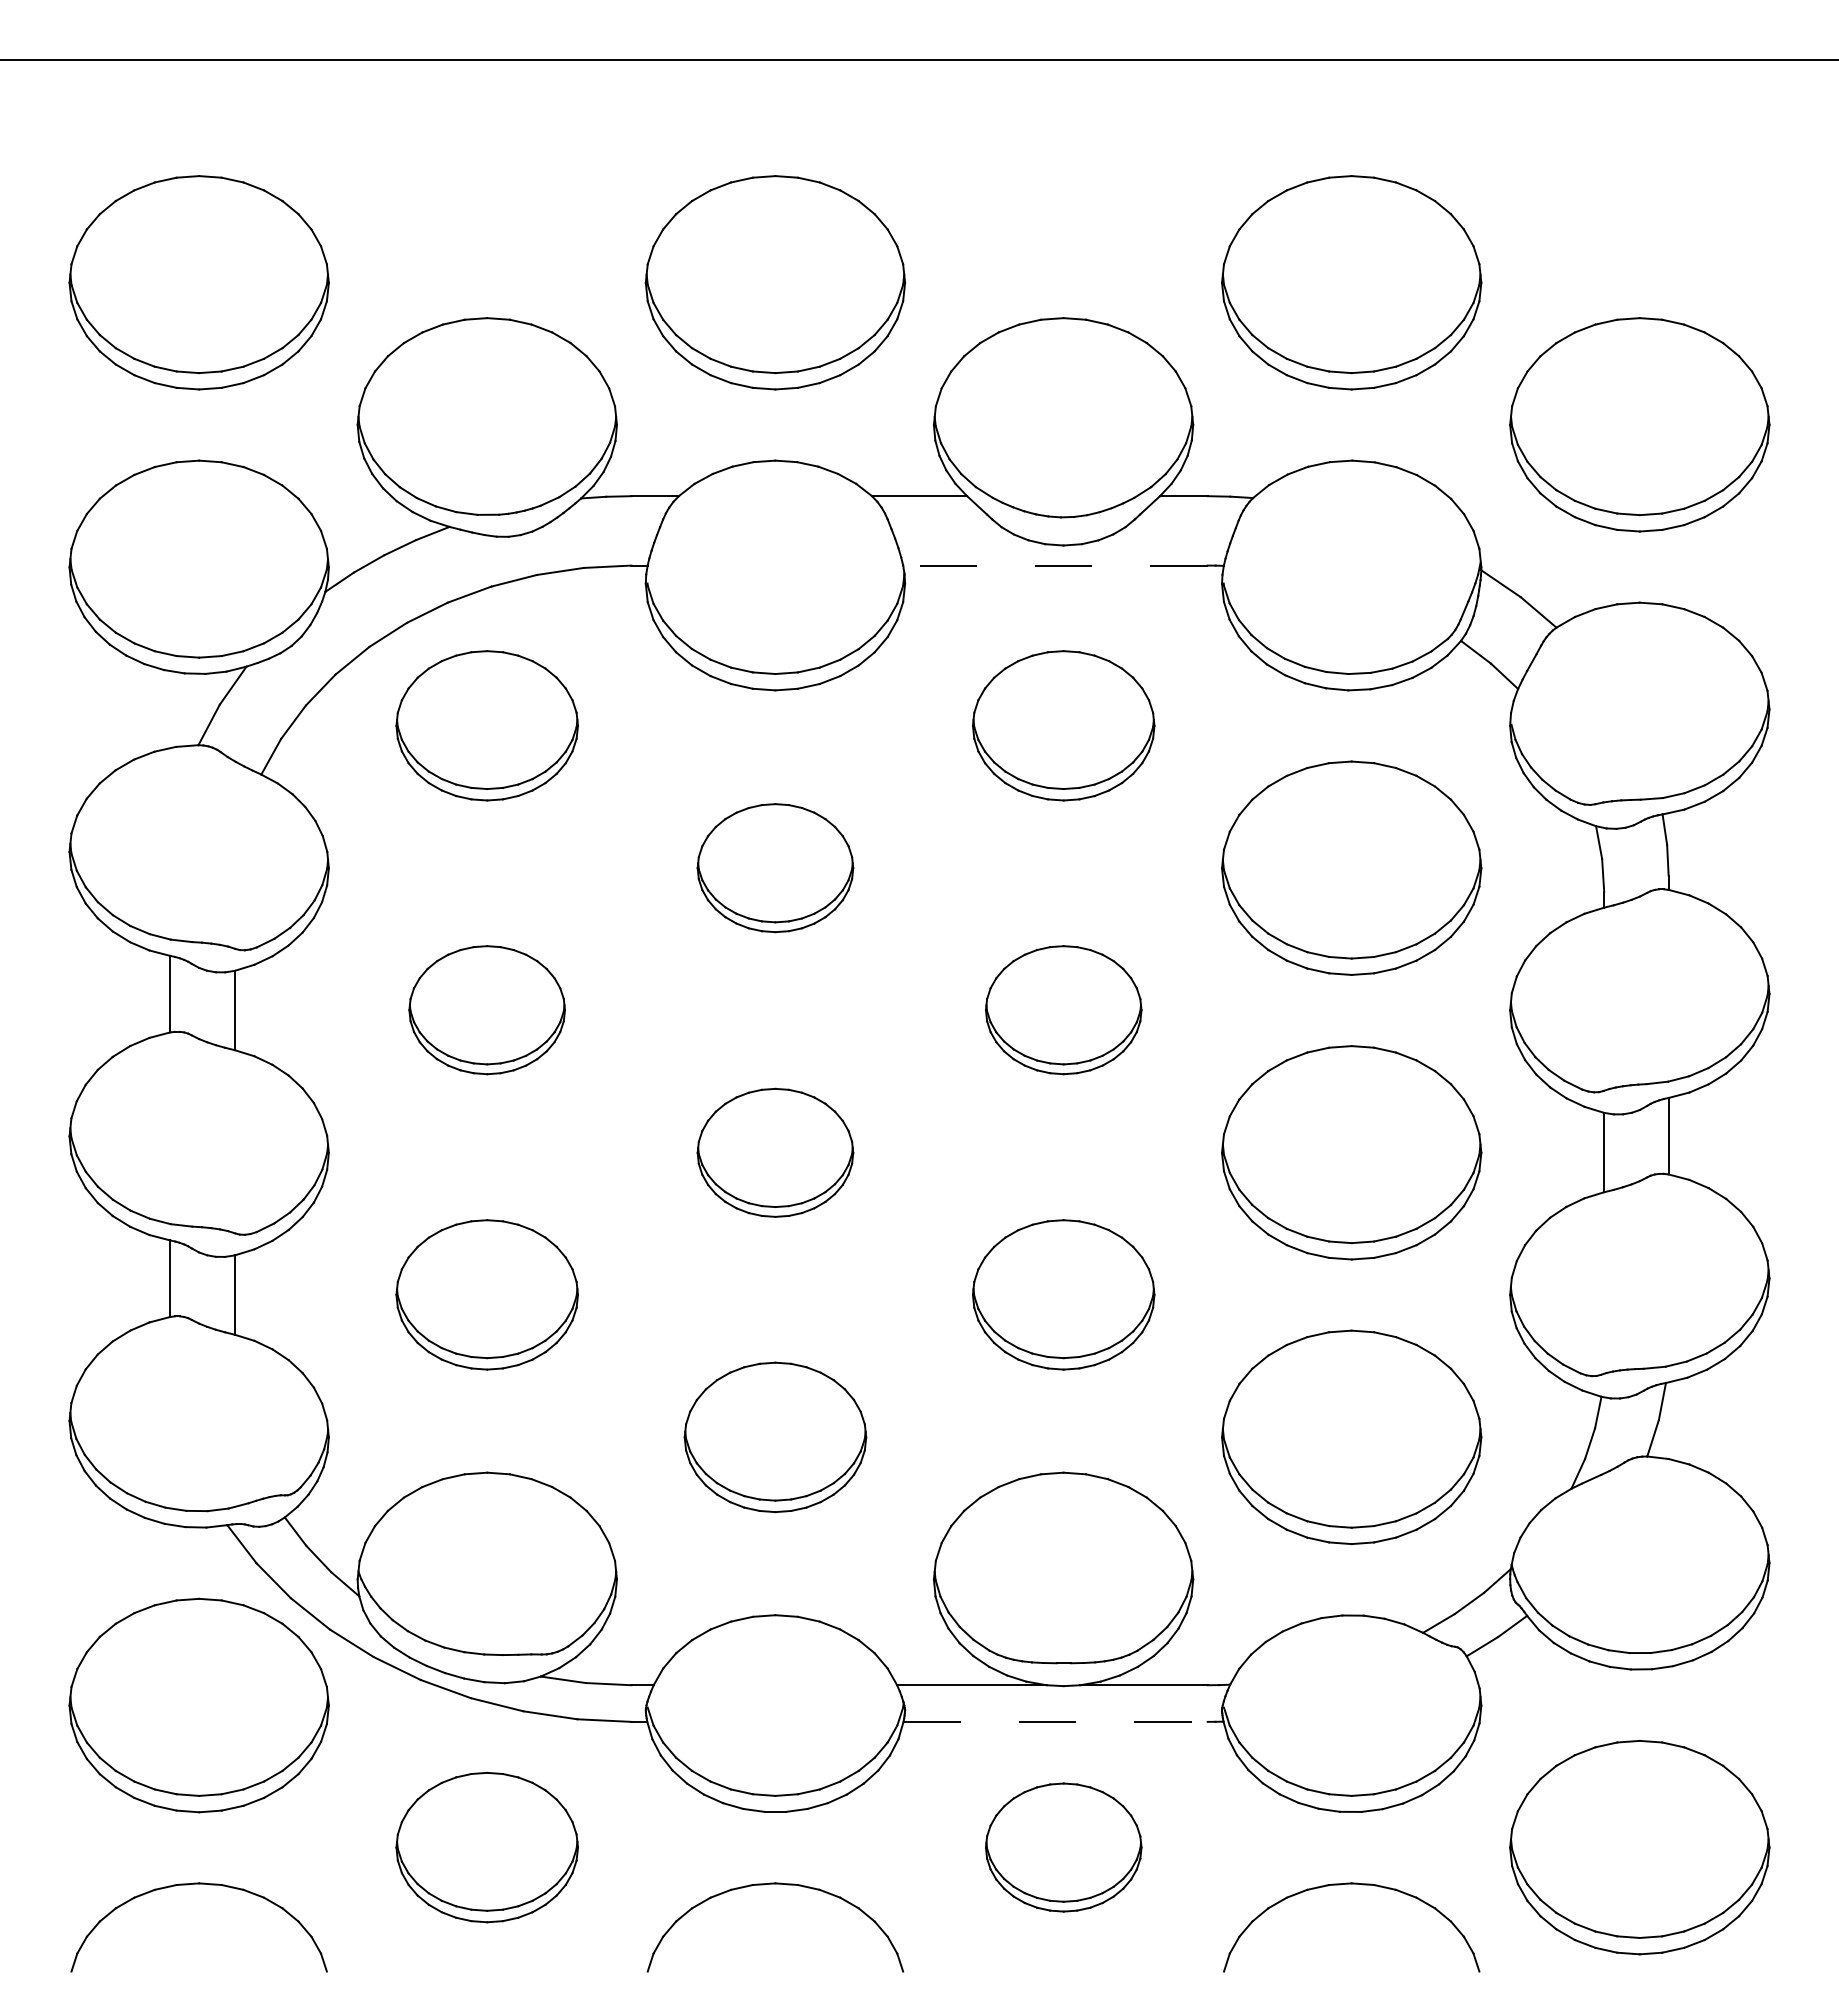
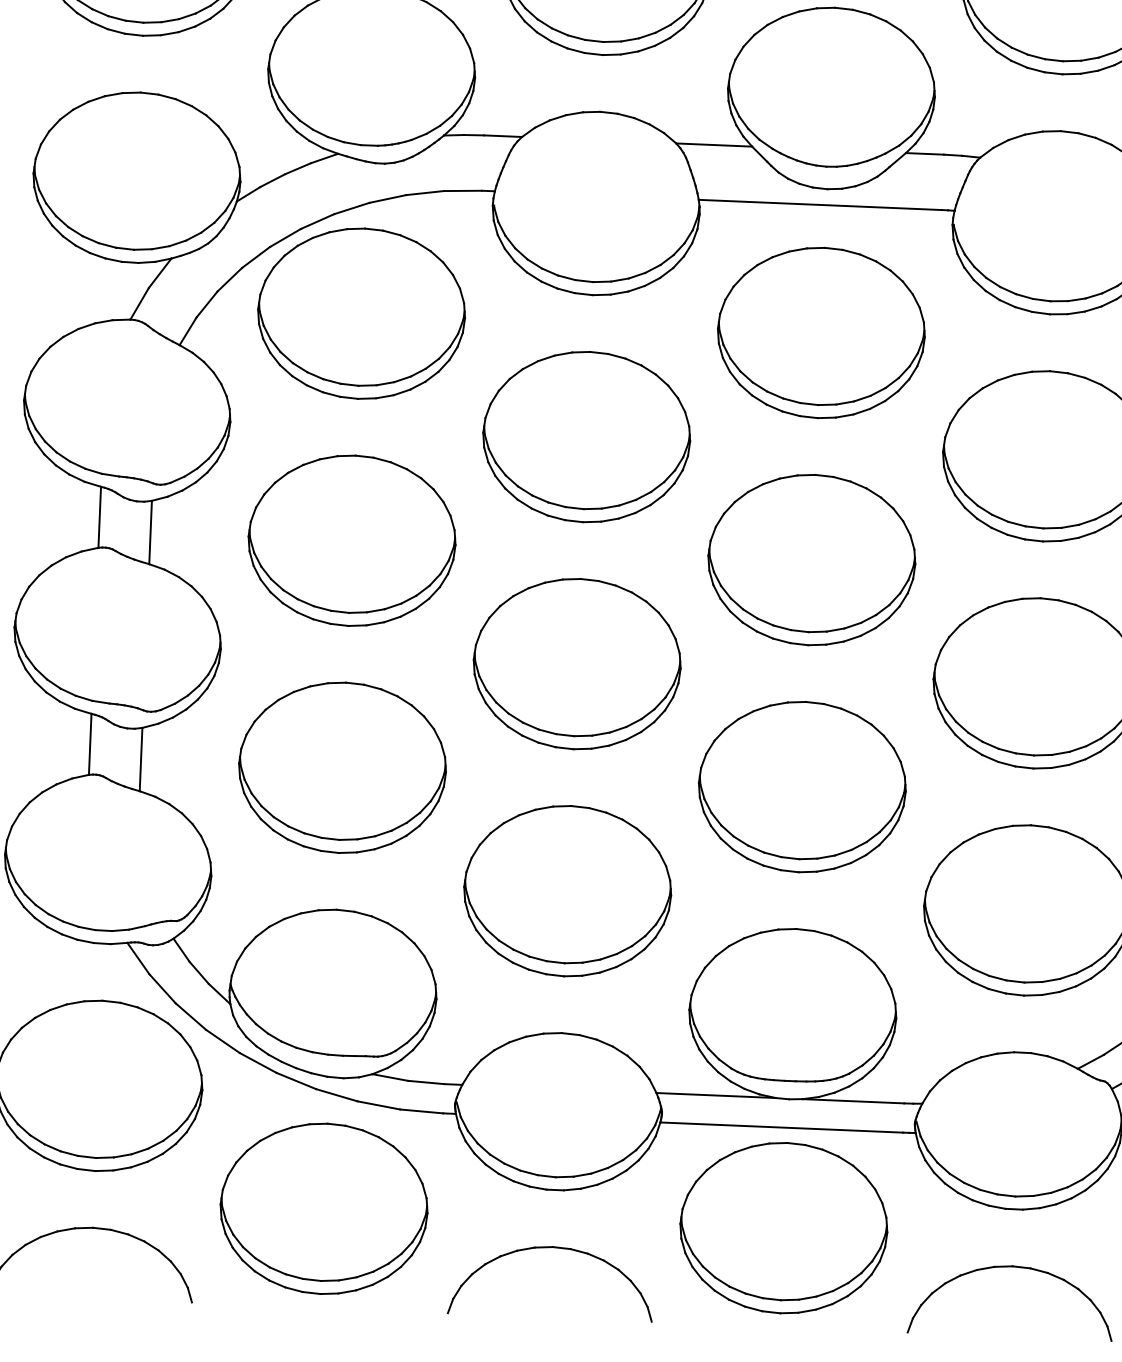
line: (1054, 565) -> (819, 204), dashed -> solid
part: (486, 725) -> (360, 313), size x1.43
part: (1063, 725) -> (821, 332), size x1.43
part: (775, 867) -> (586, 436), size x1.67
part: (486, 1009) -> (351, 540), size x1.67
part: (1063, 1009) -> (811, 559), size x1.67
part: (775, 1152) -> (577, 663), size x1.67
part: (486, 1294) -> (341, 767), size x1.43
part: (1063, 1294) -> (802, 786), size x1.43
part: (775, 1437) -> (567, 891), size x1.43
line: (1056, 1721) -> (782, 1127), dashed -> solid
part: (486, 1847) -> (323, 1208), size x1.43
part: (1063, 1847) -> (783, 1228), size x1.67

